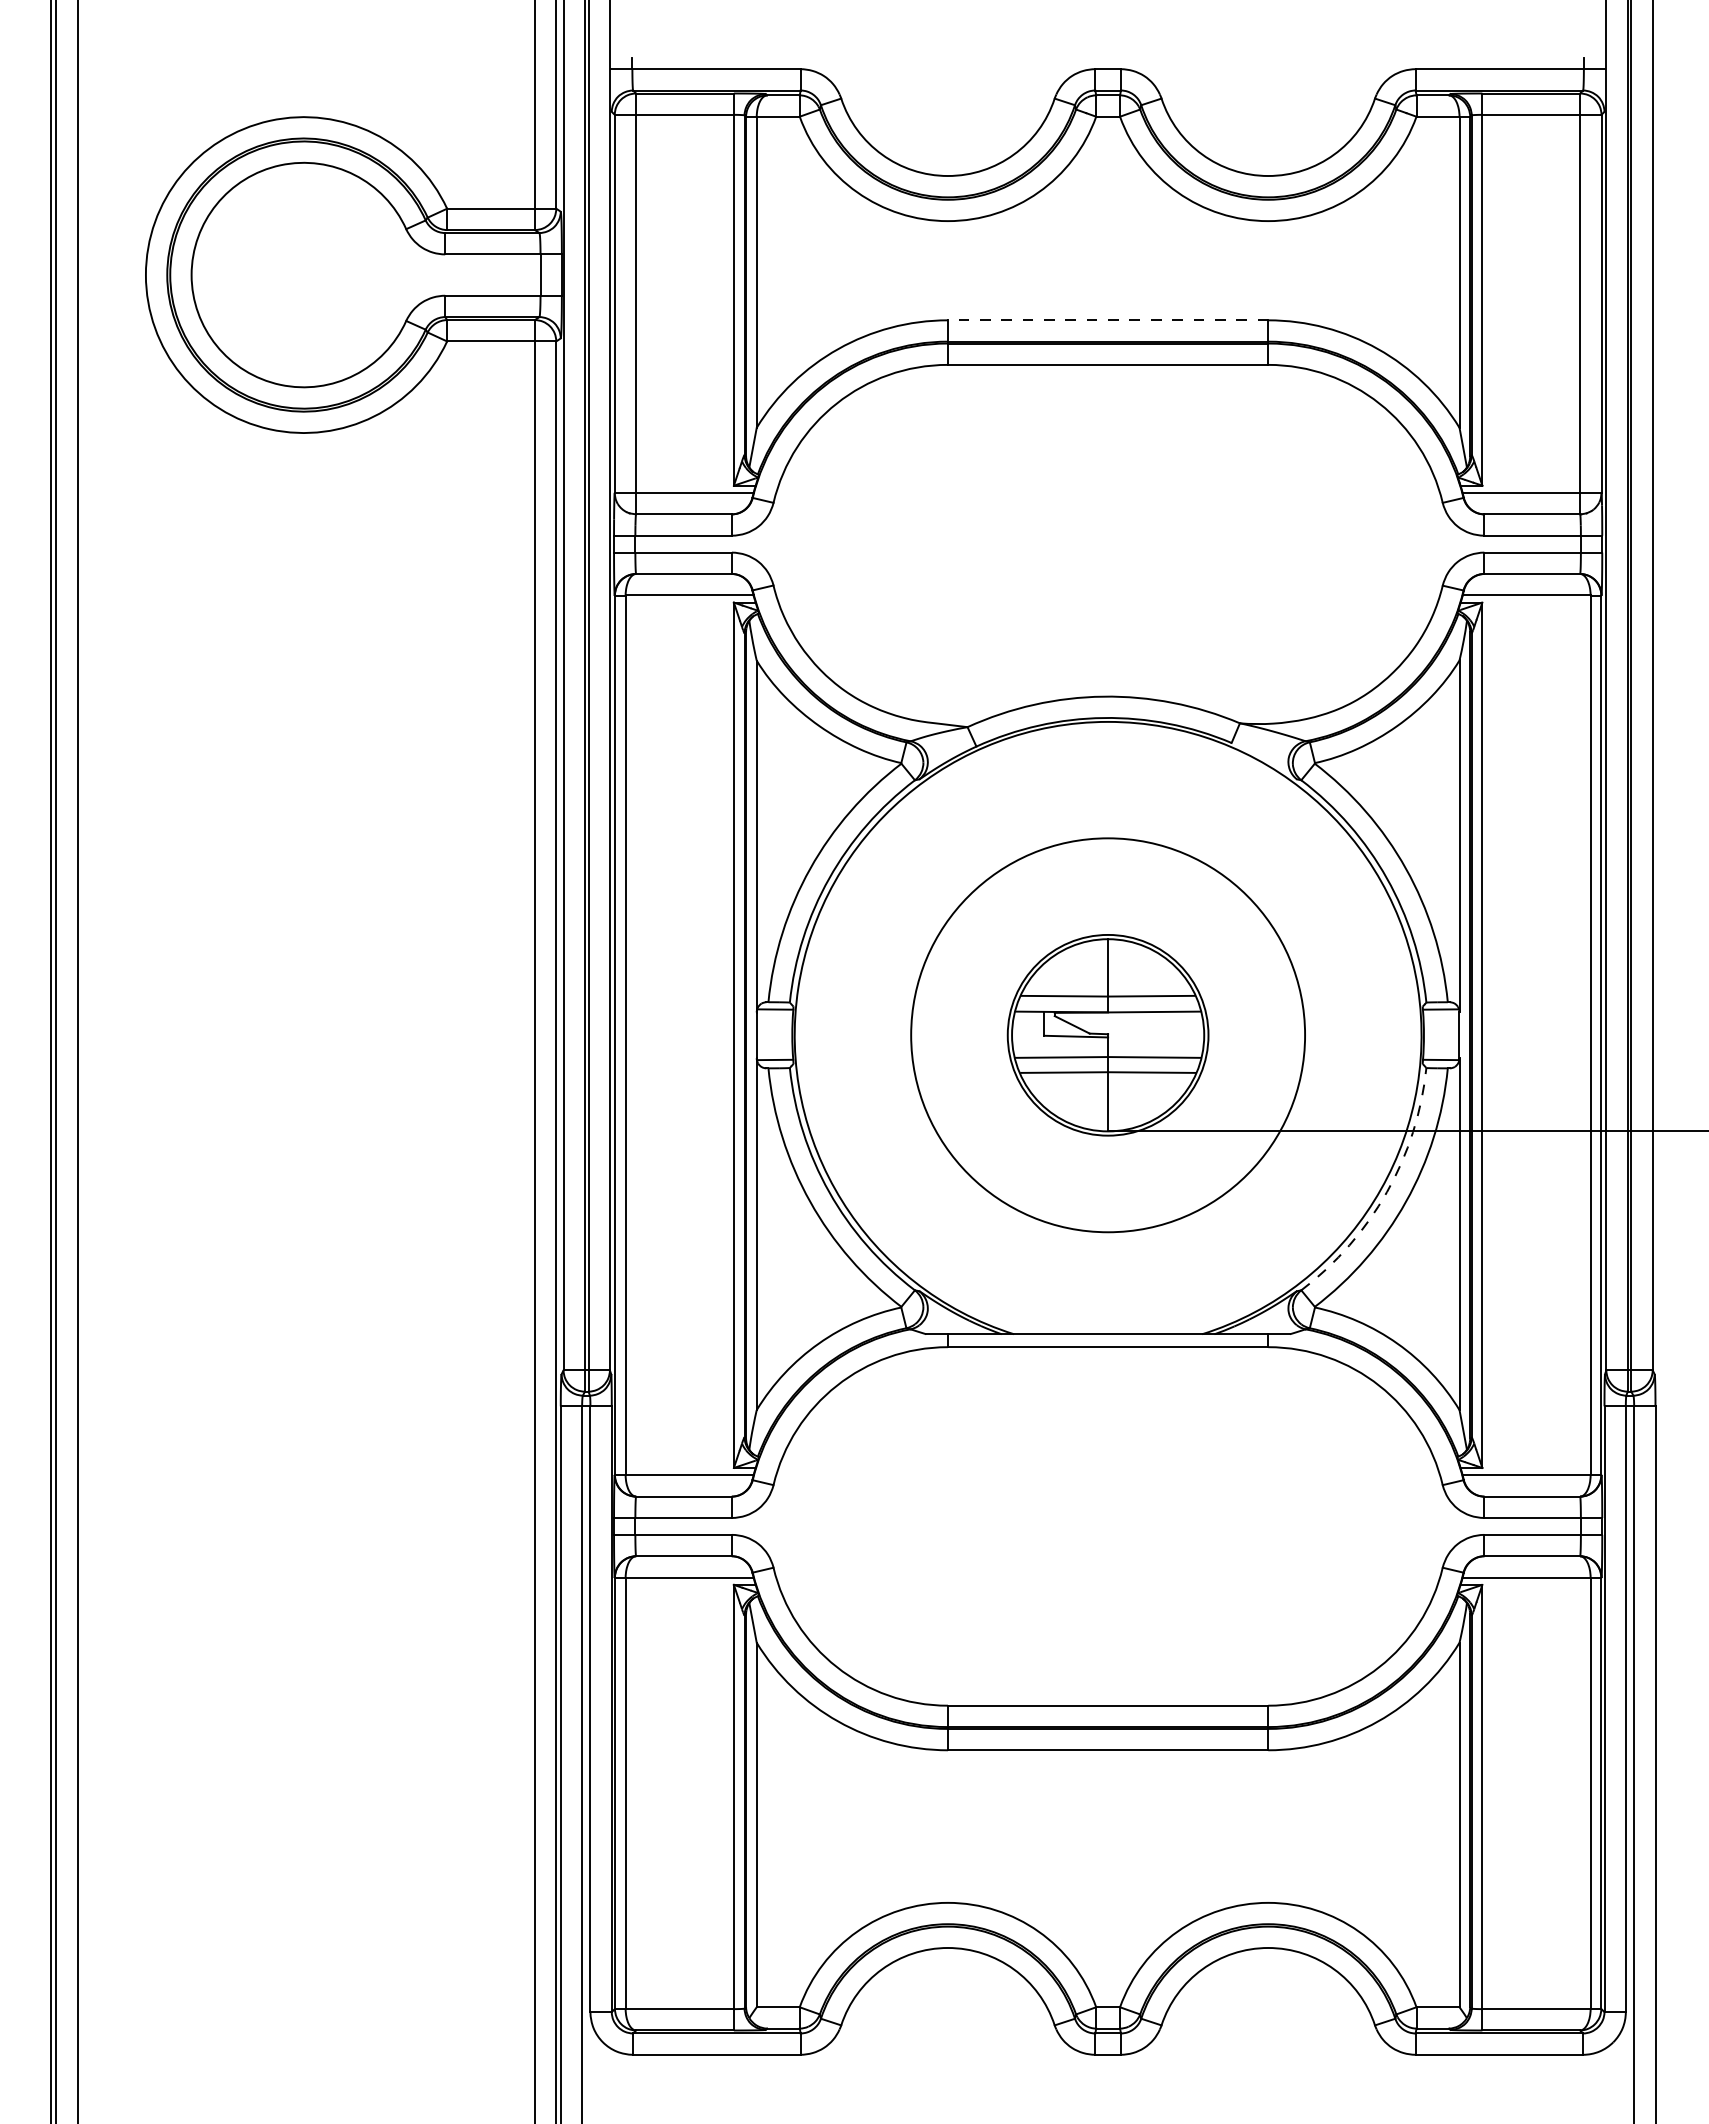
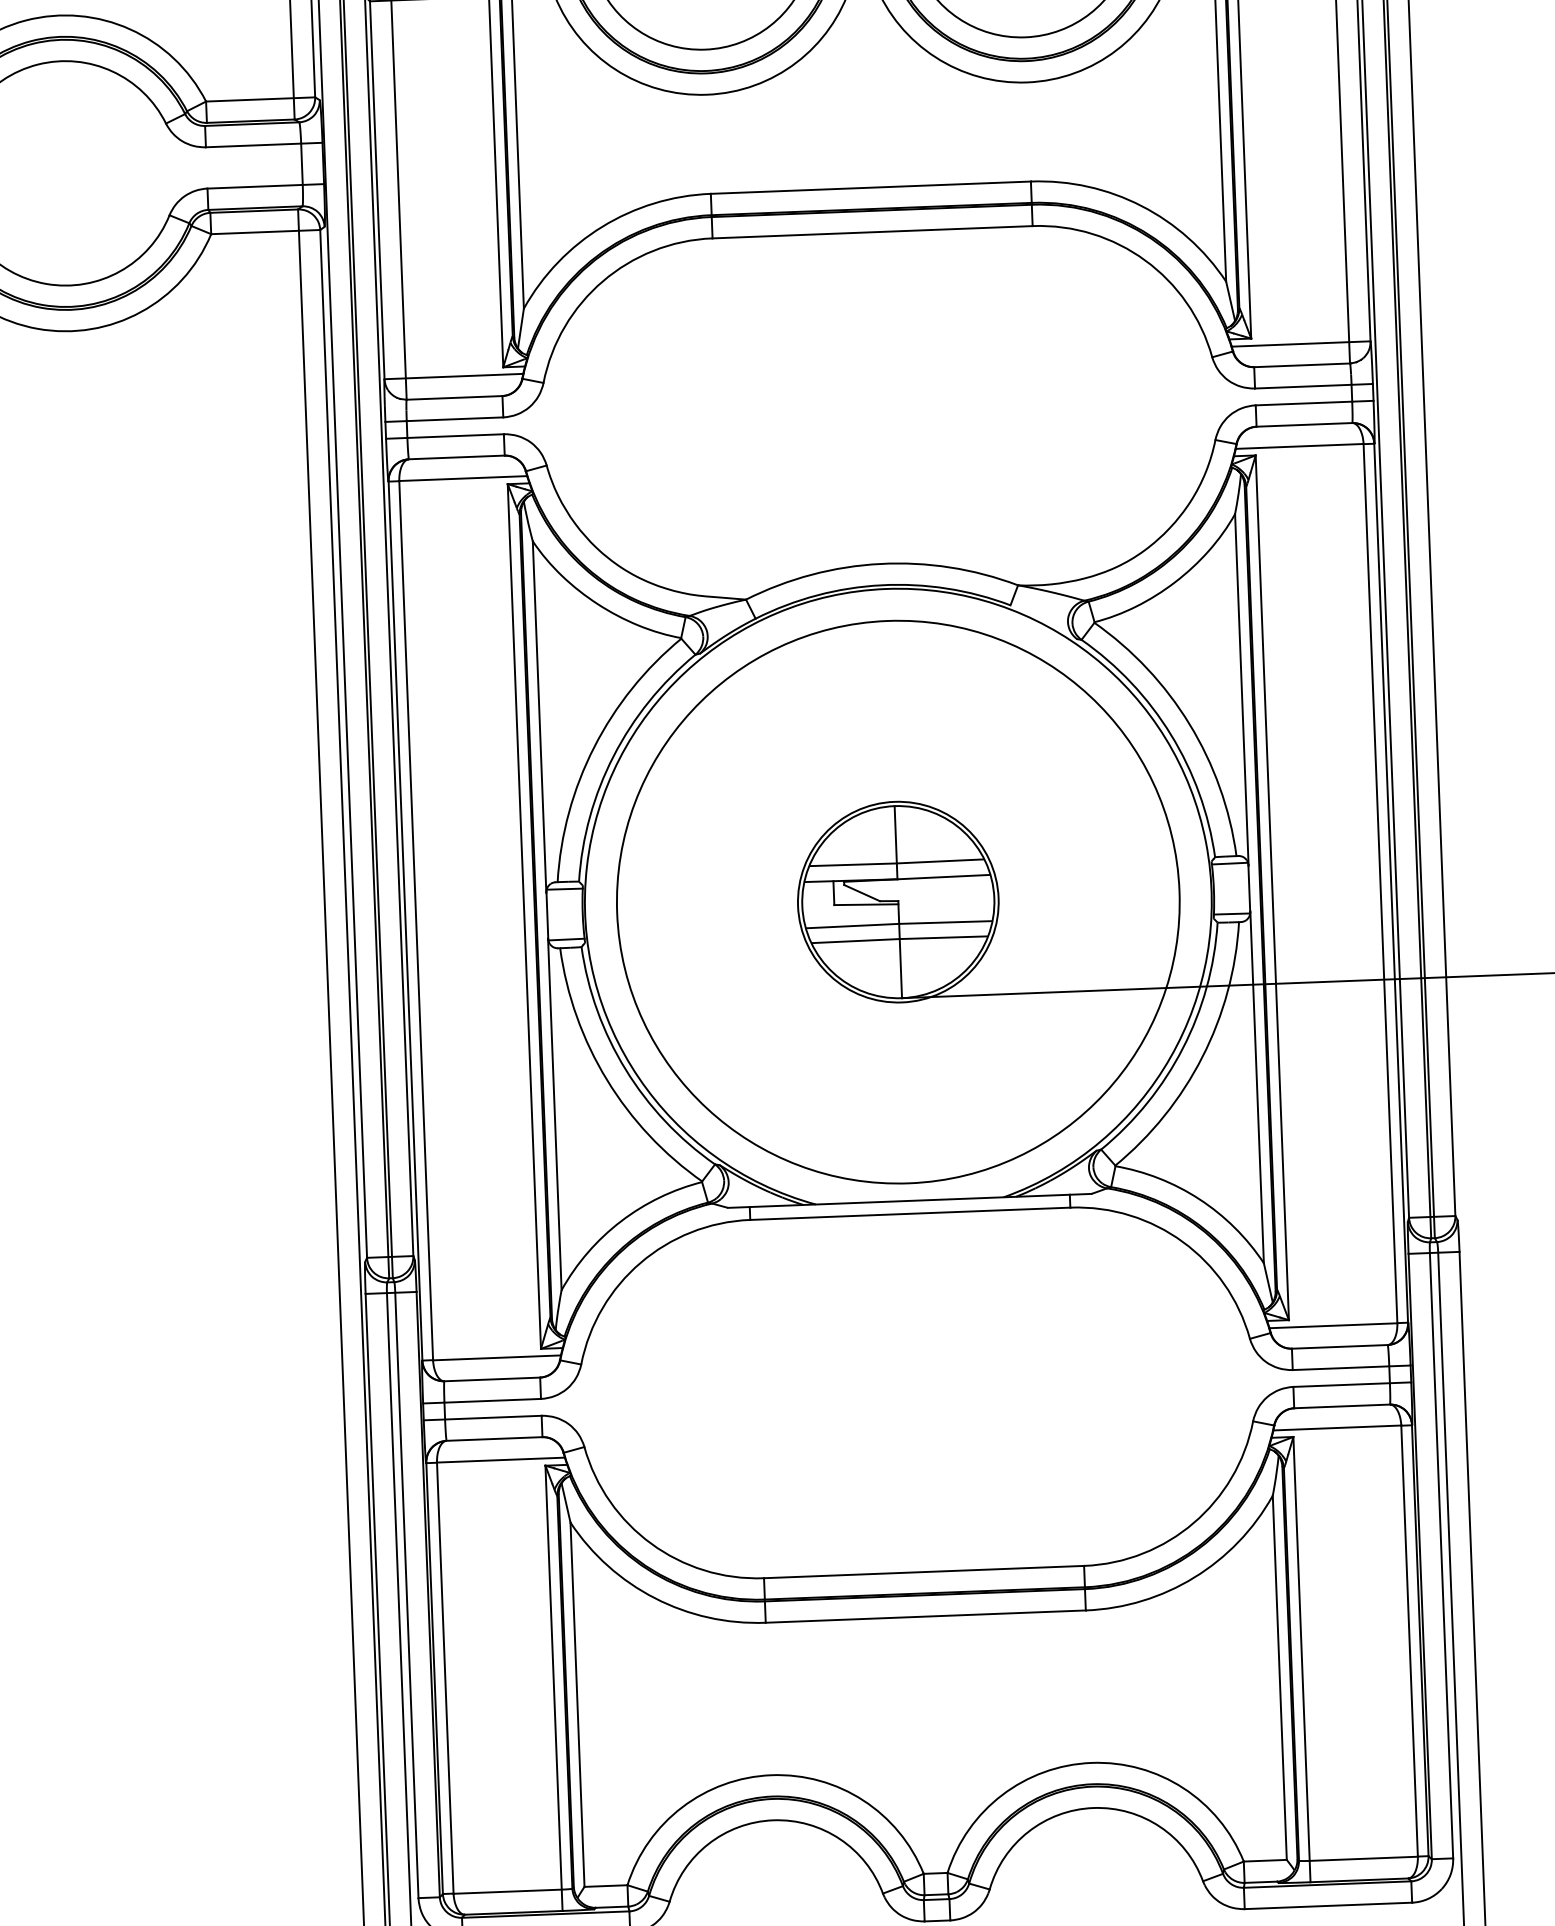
line: (1107, 320) -> (870, 187), dashed -> solid
circle: (1107, 1034) -> (897, 901), size x1.43
arc: (1386, 1192) -> (1182, 1048), dashed -> solid

